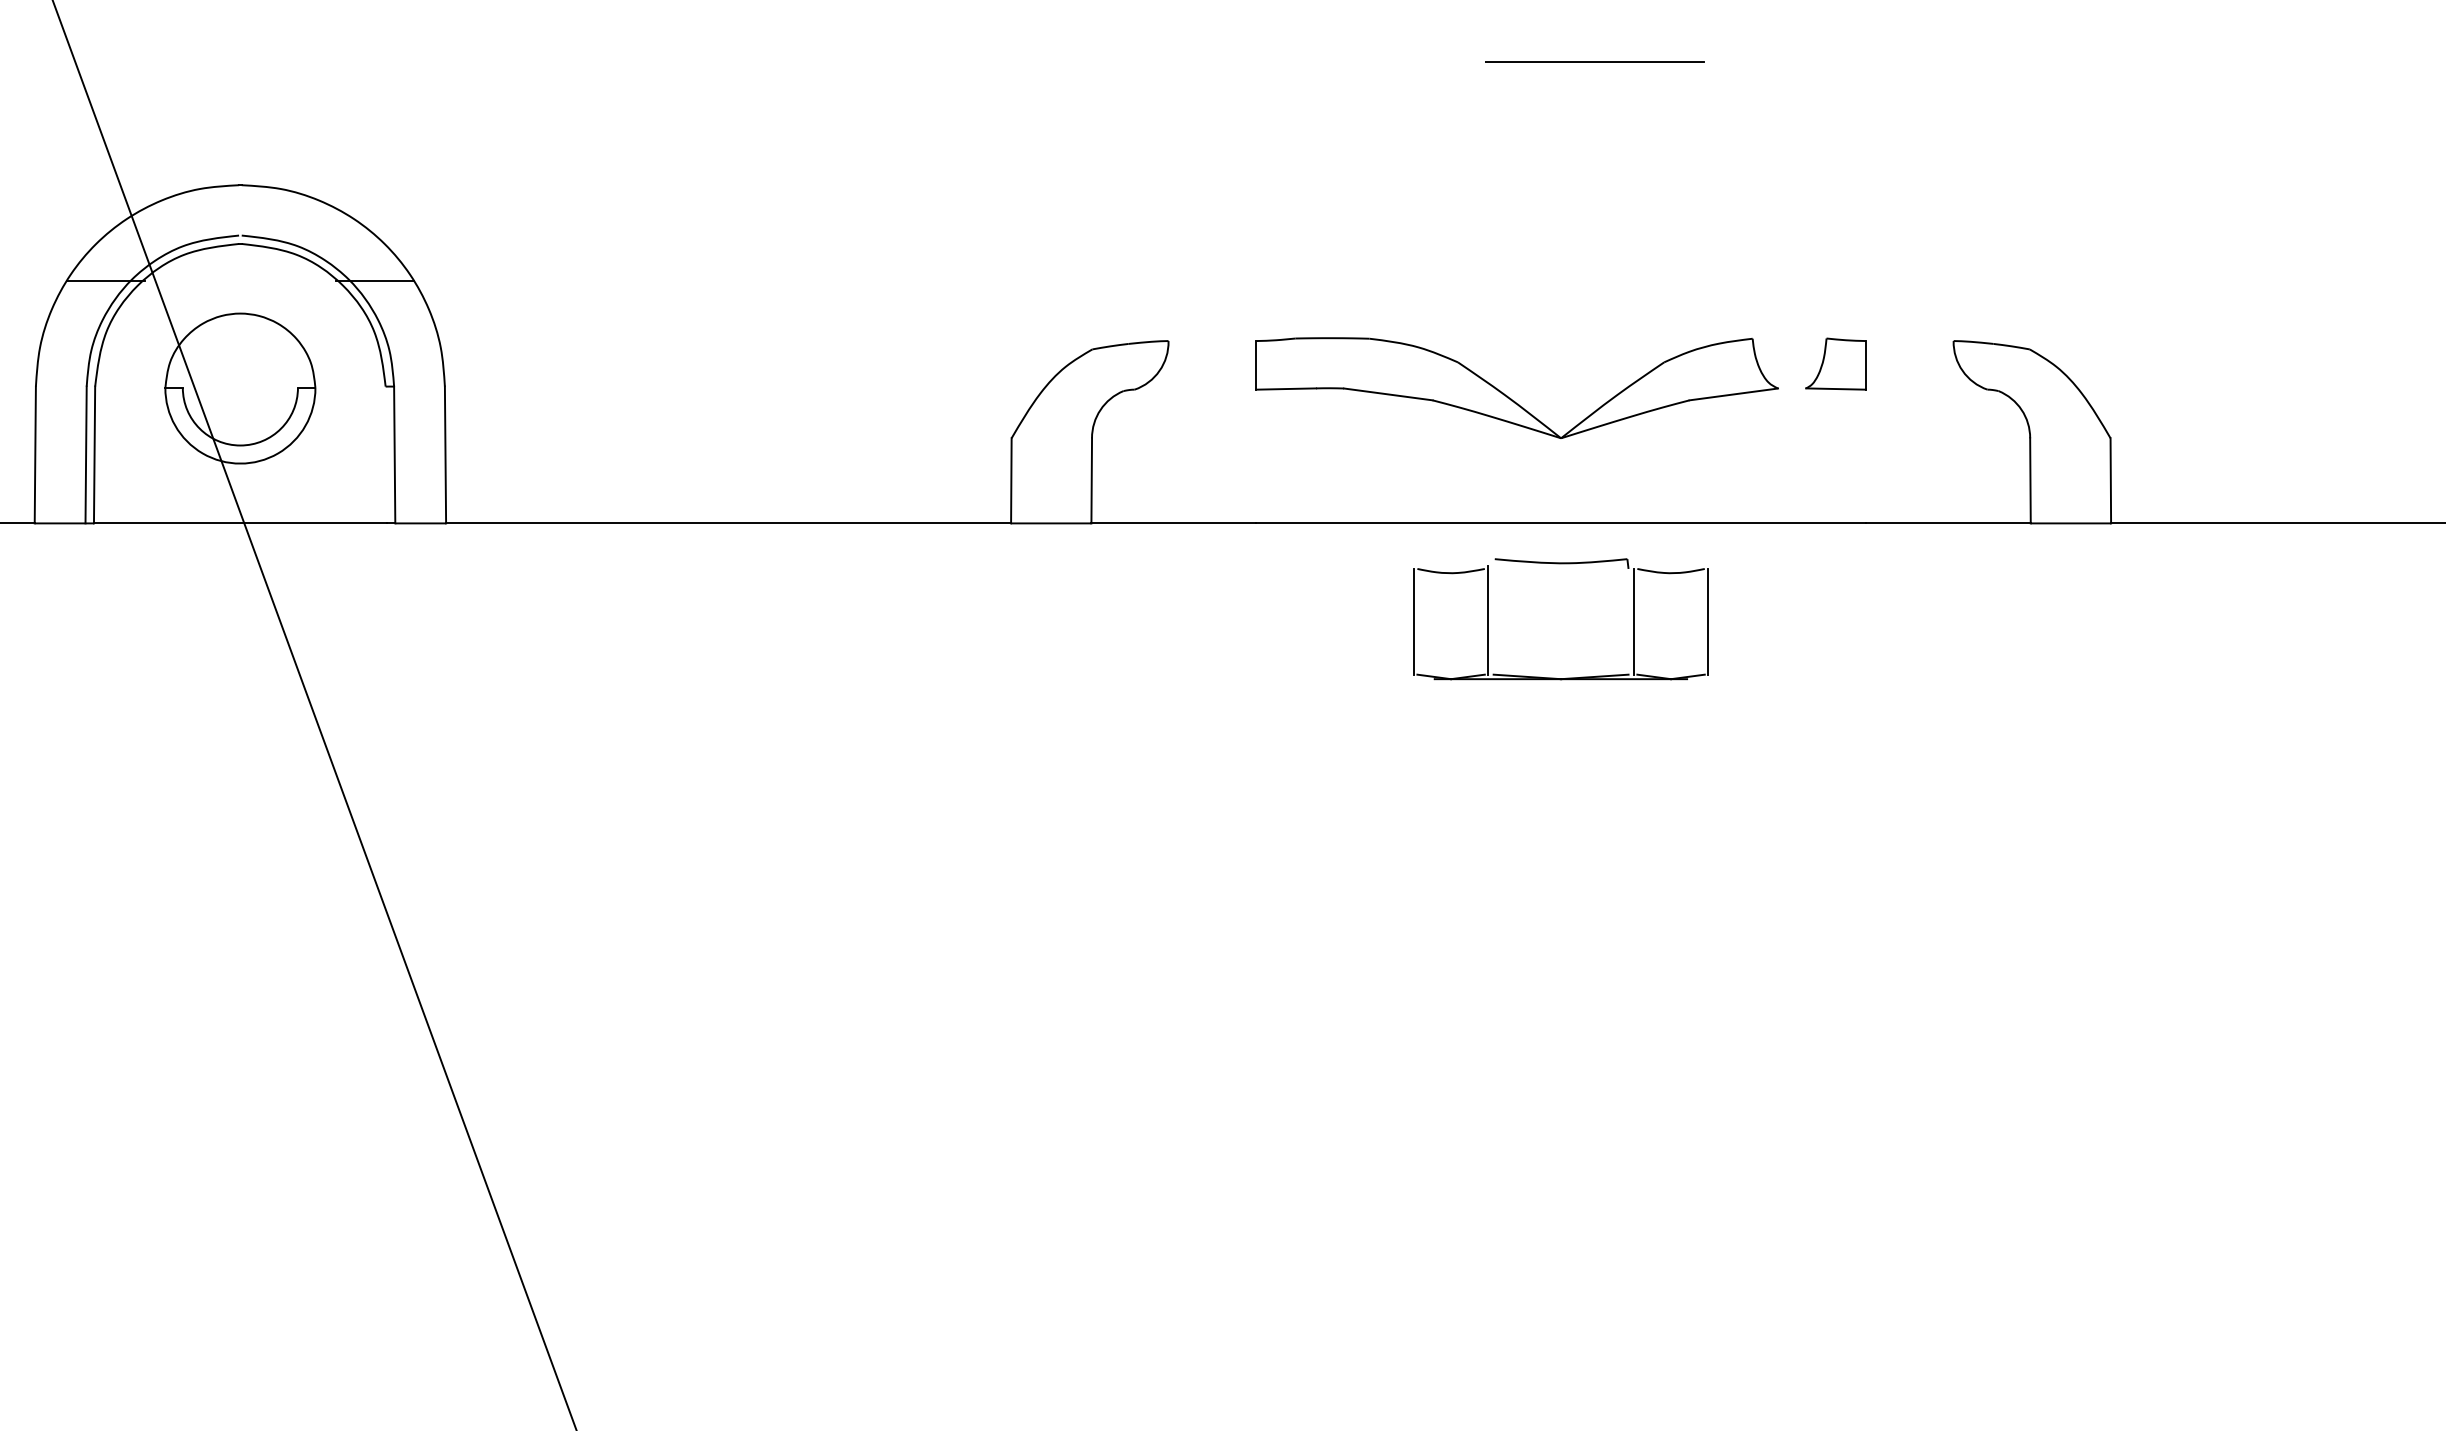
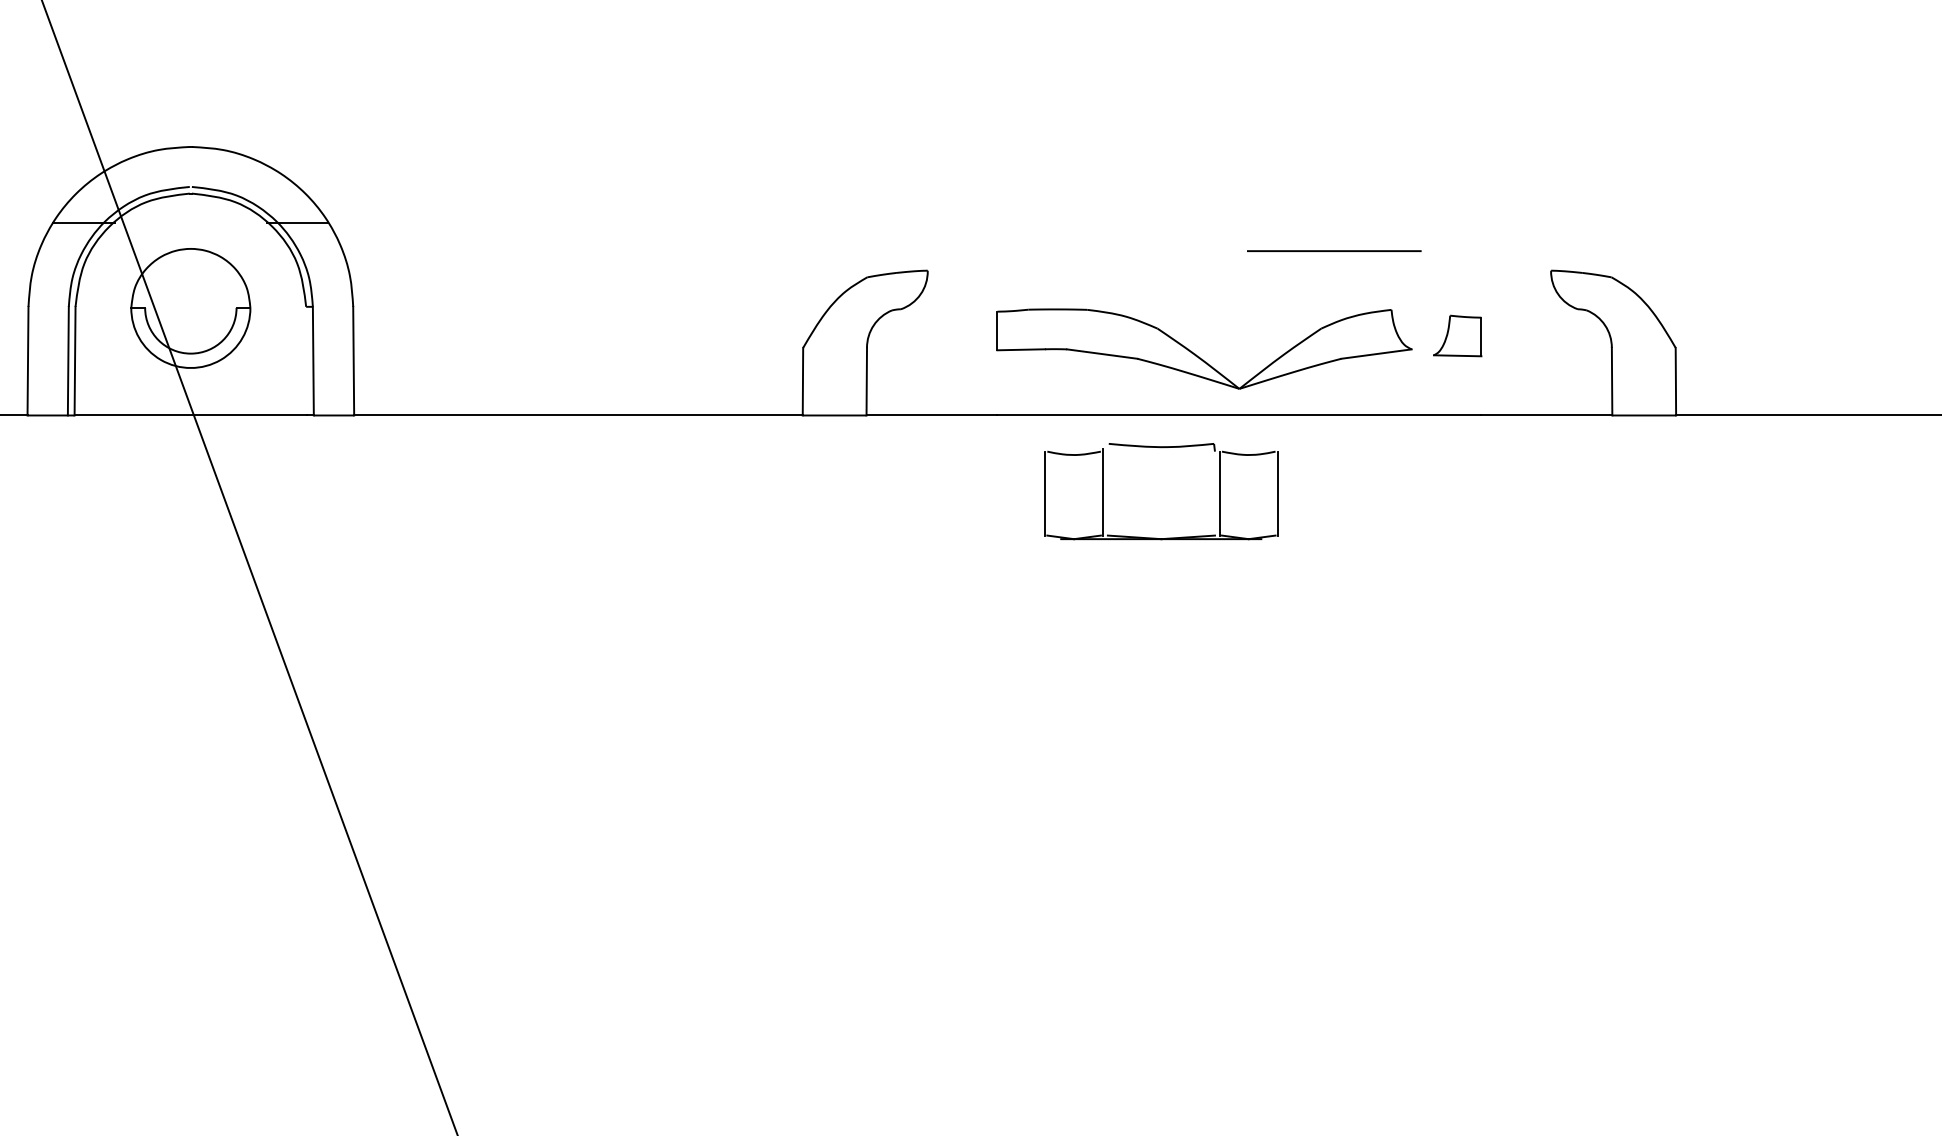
line: (1595, 61) -> (1334, 250), moved
part: (1835, 363) -> (1457, 335), moved
part: (1510, 397) -> (1199, 356), moved
part: (1561, 564) -> (1161, 448), moved

